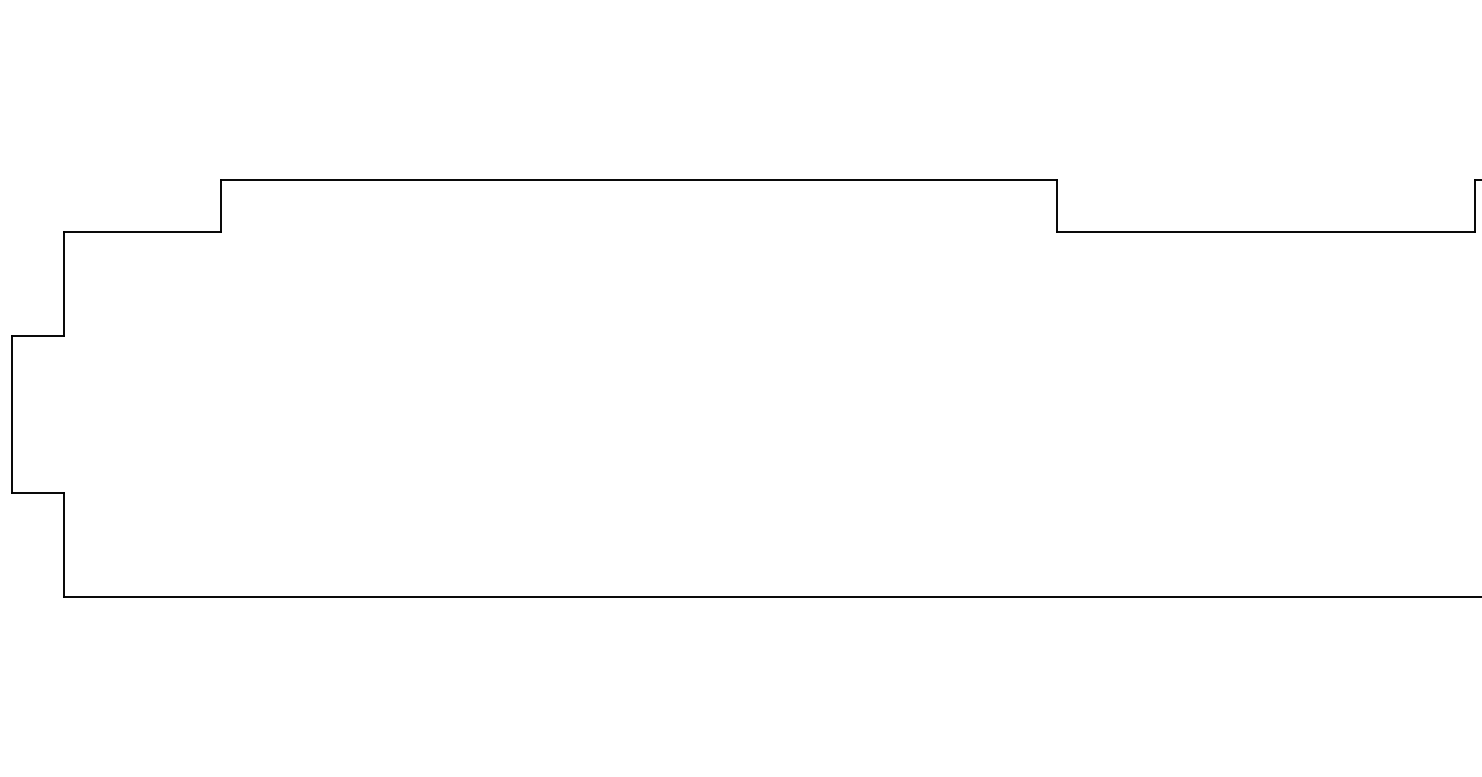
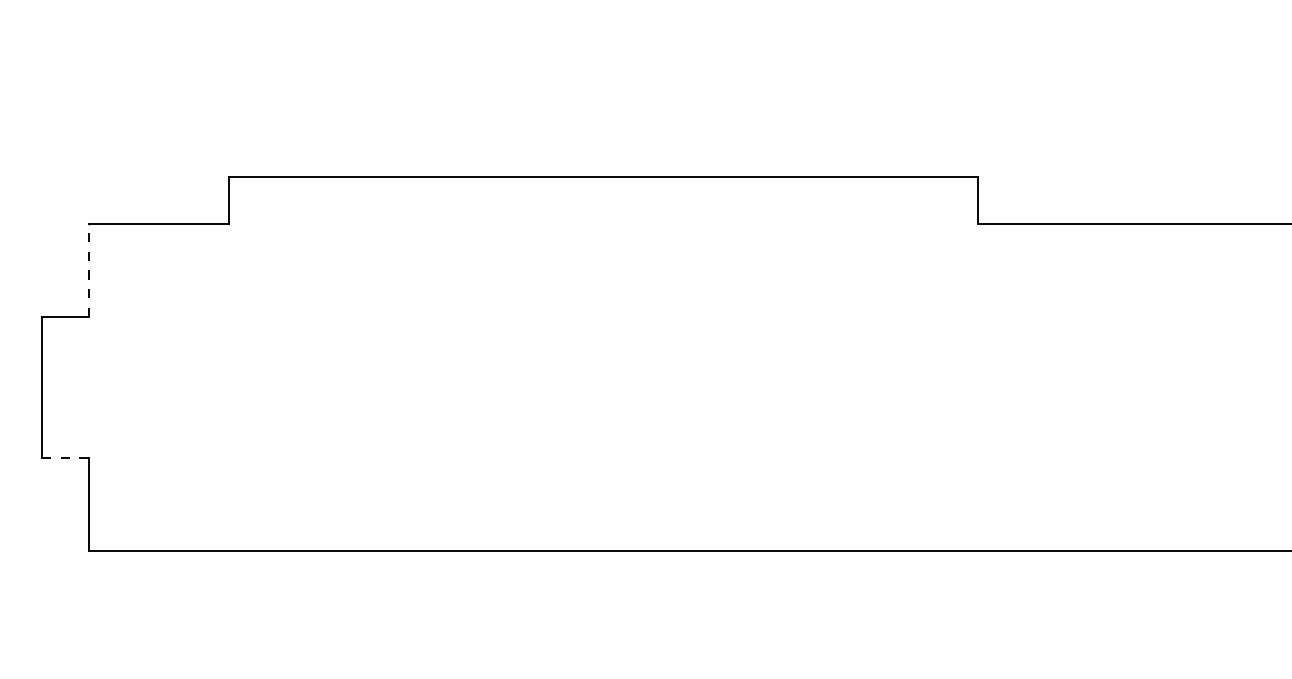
line: (64, 283) -> (88, 269), solid -> dashed
line: (37, 492) -> (64, 457), solid -> dashed

